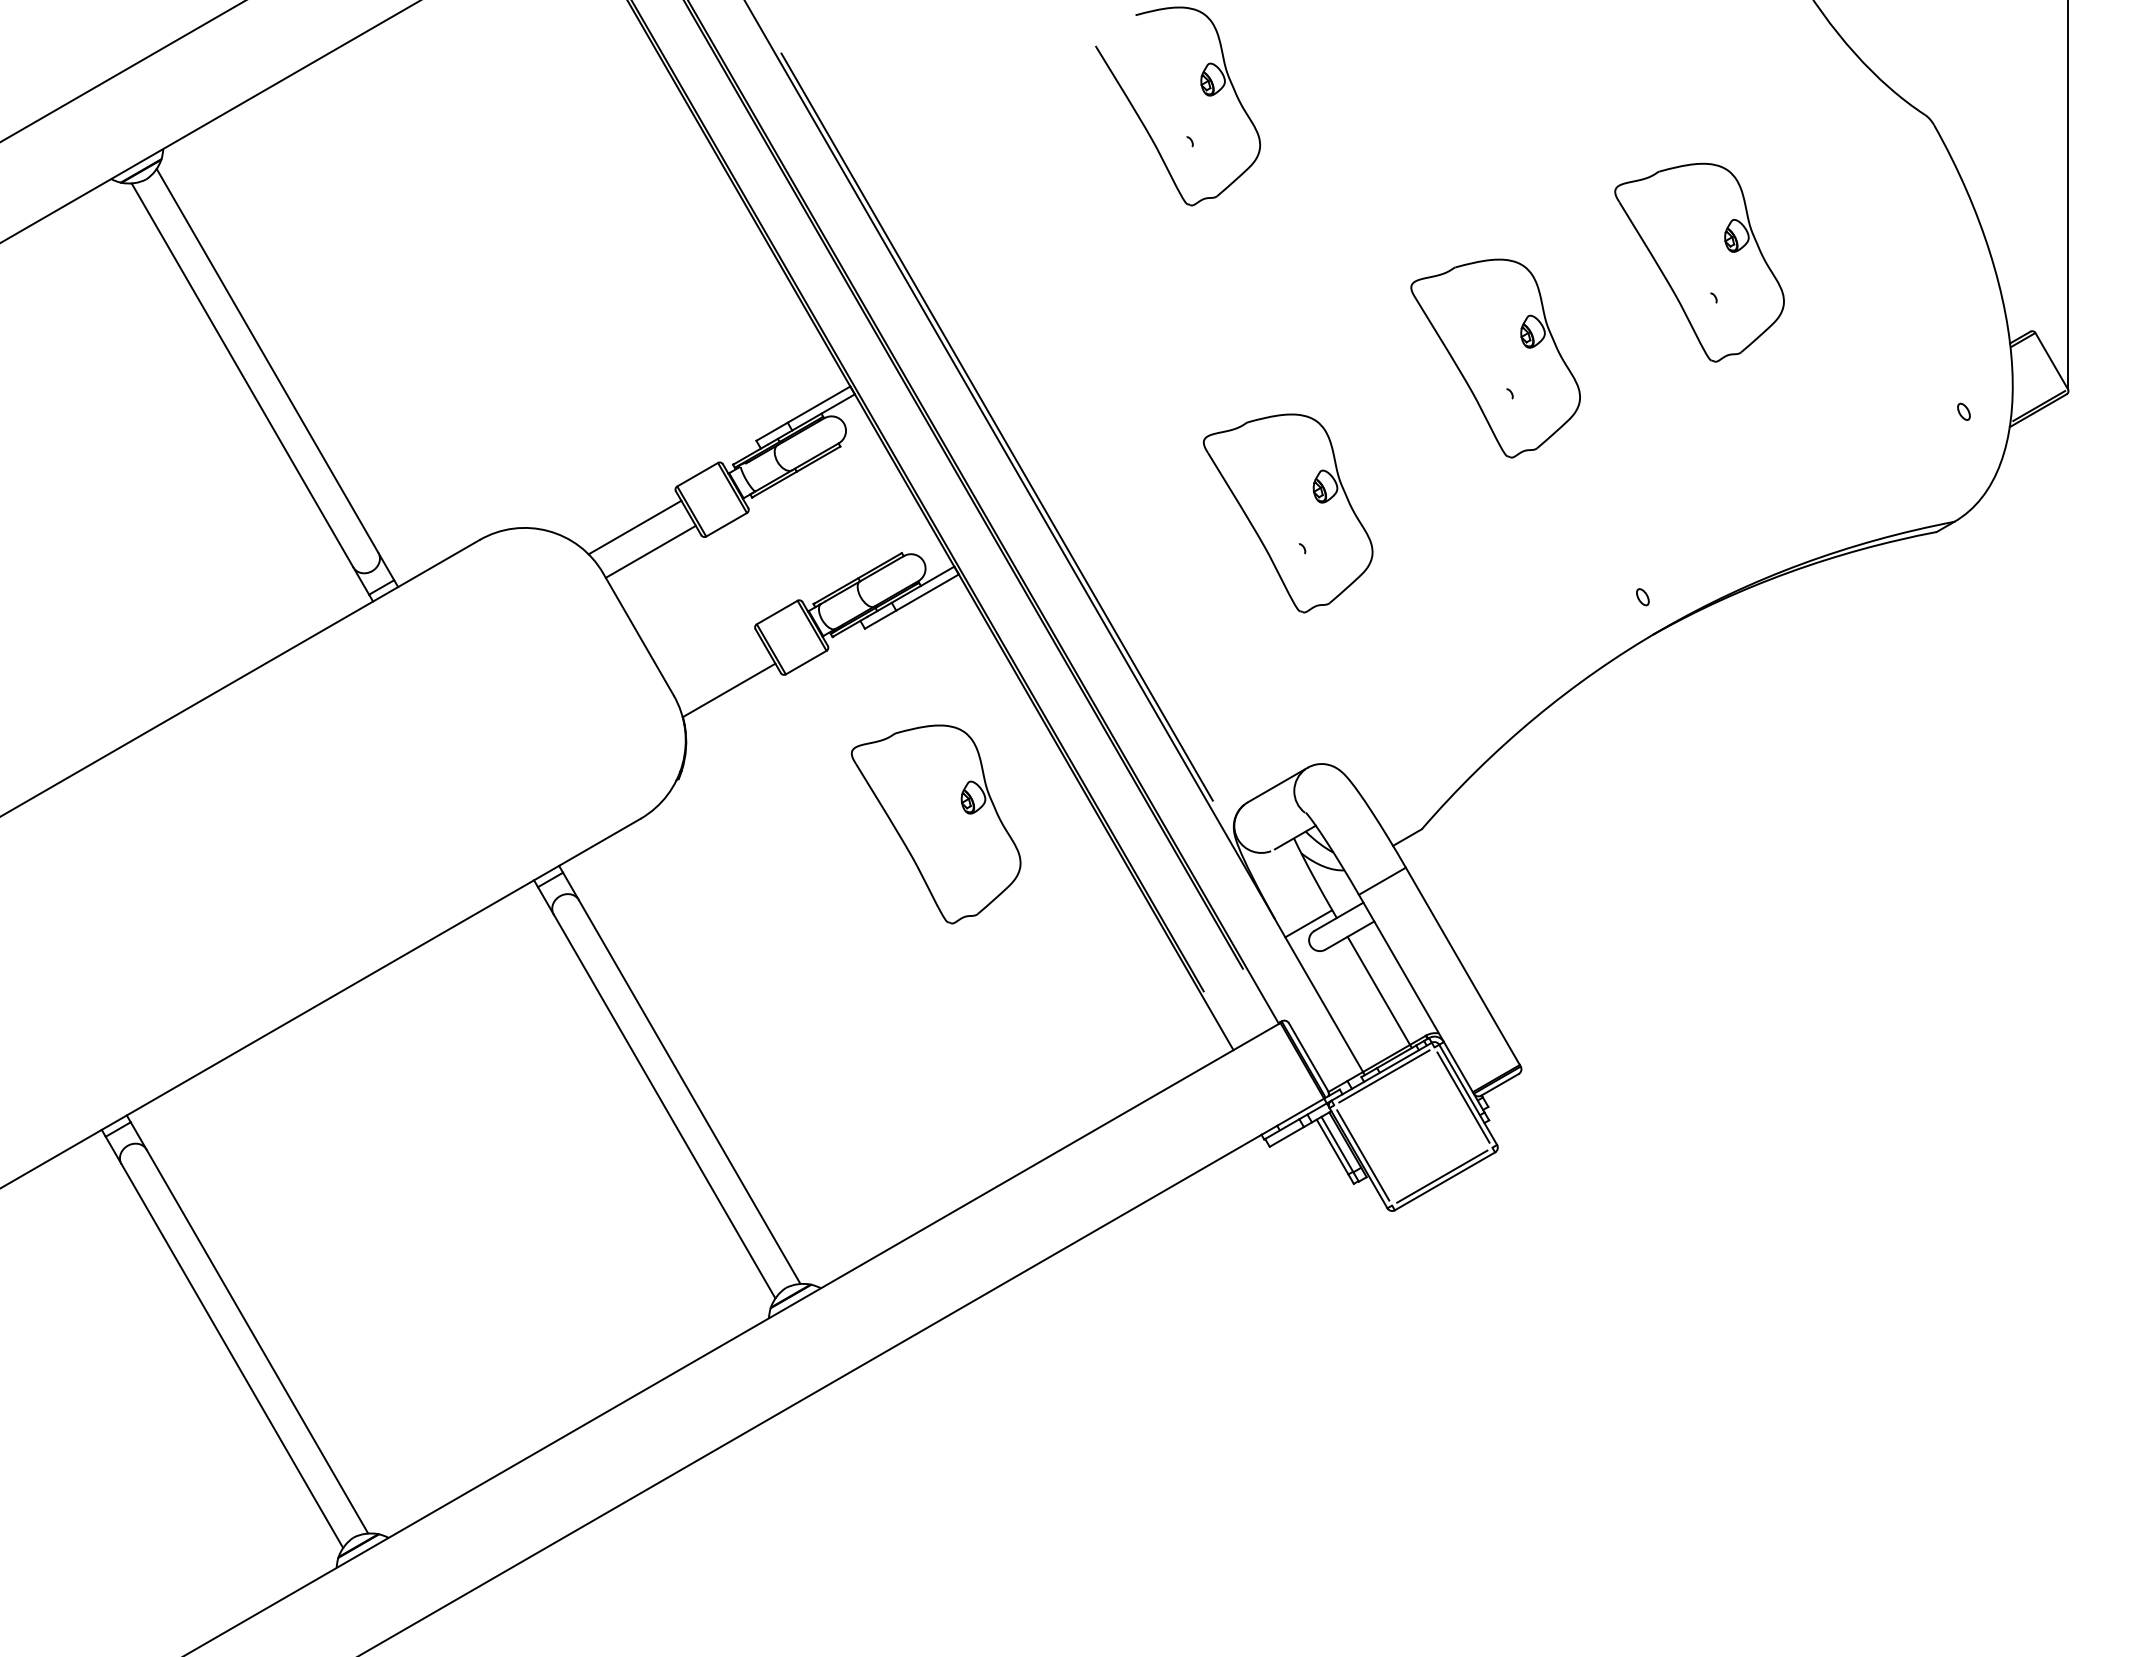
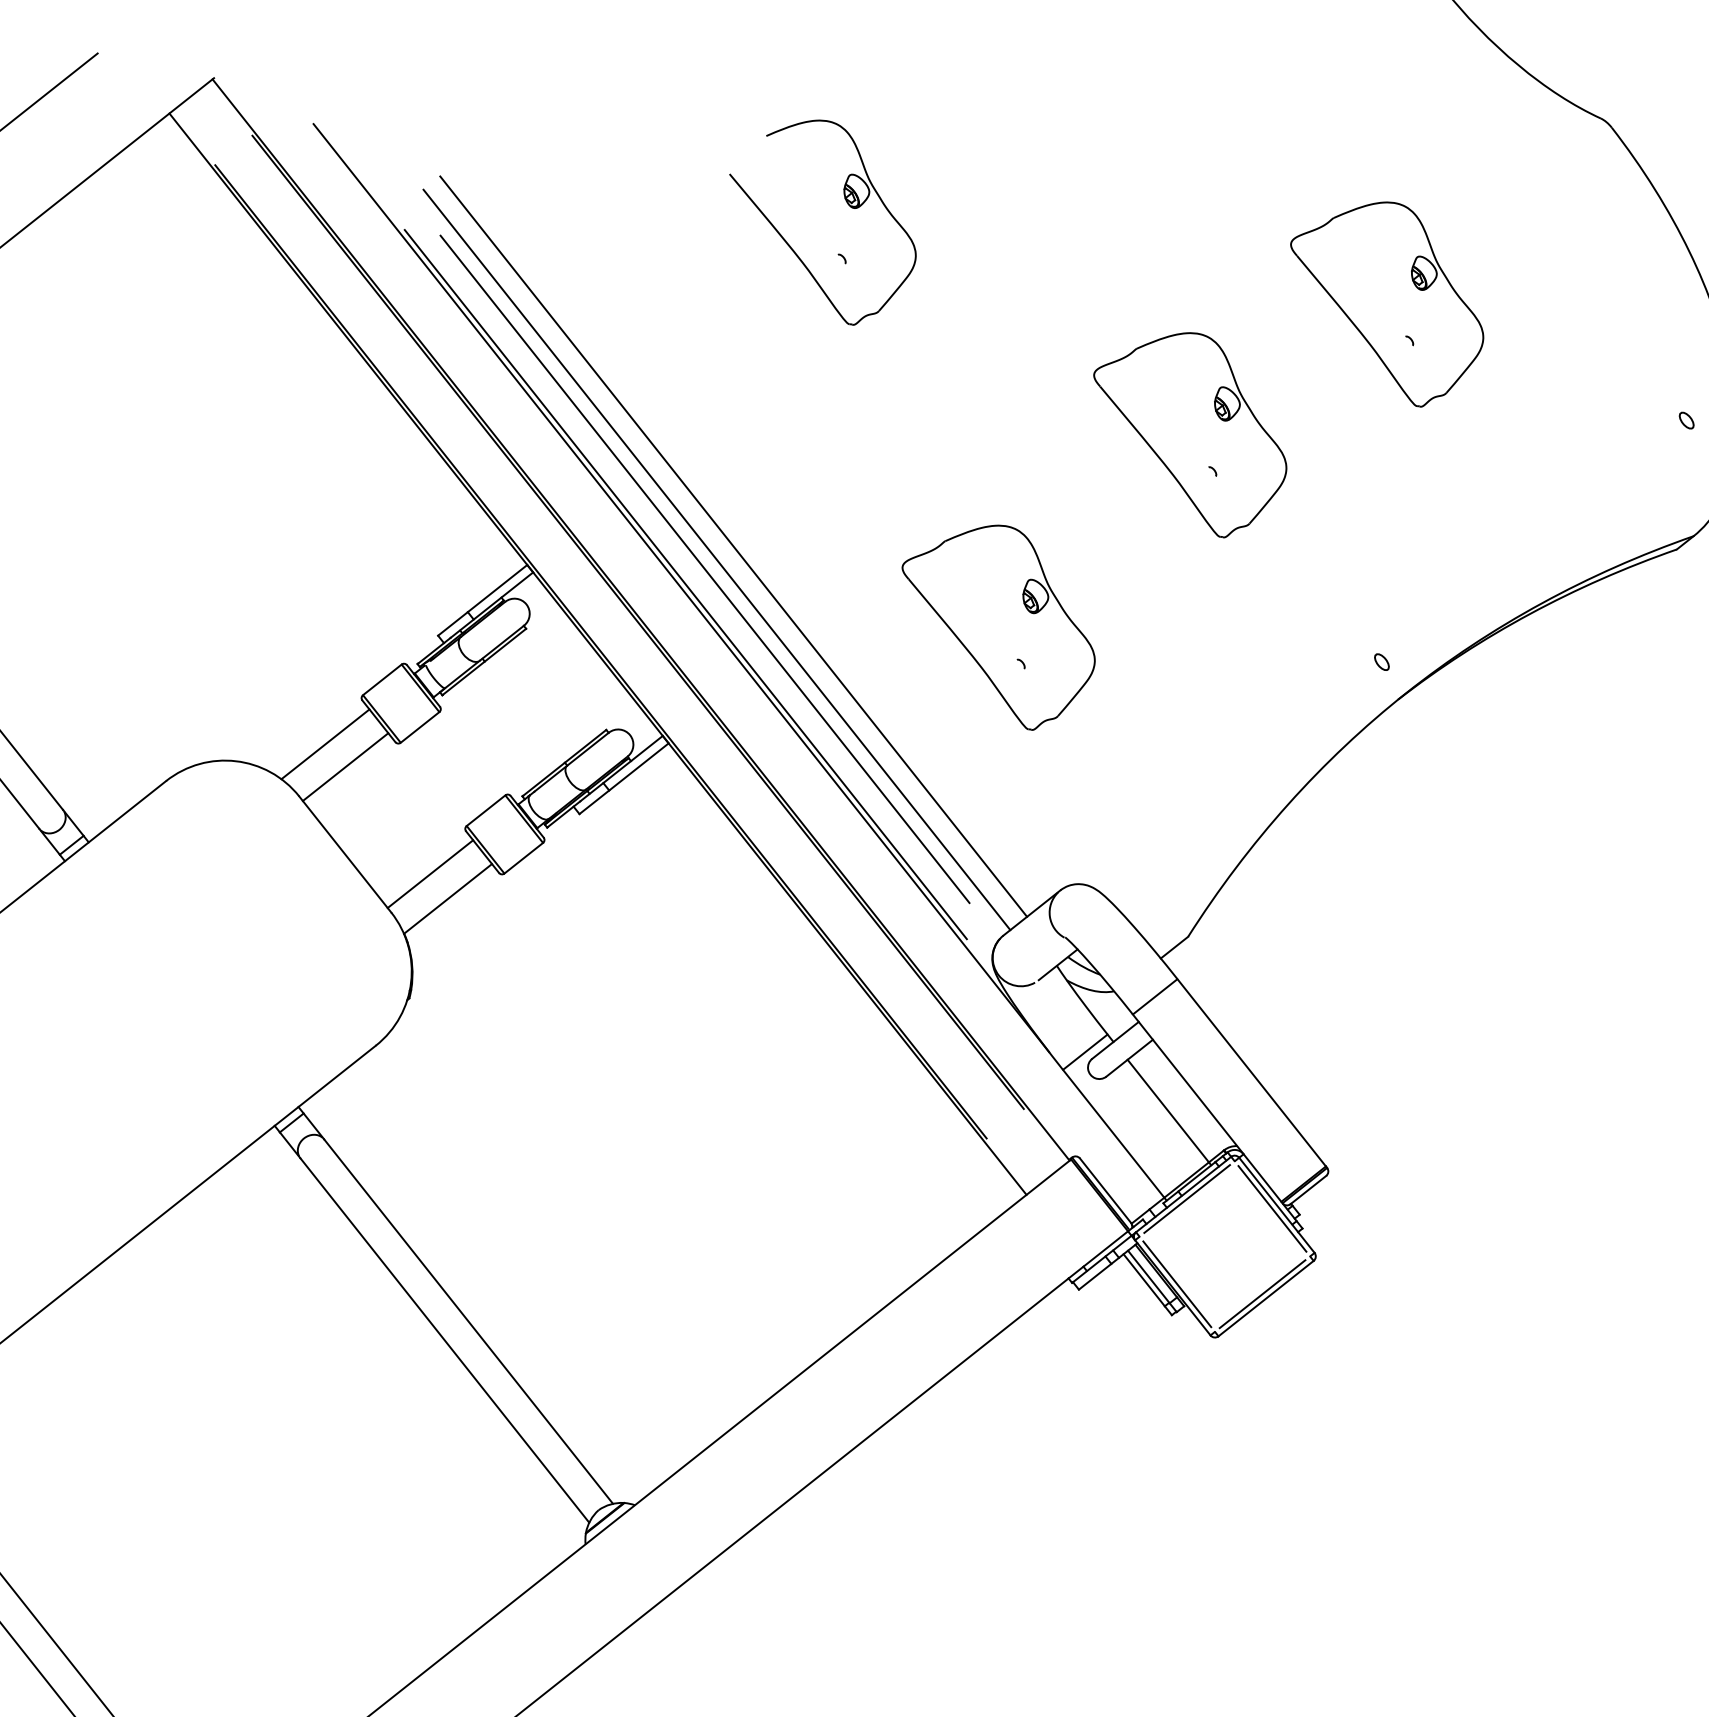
line: (1047, 397) -> (733, 546), added
line: (1029, 408) -> (716, 560), added
line: (1017, 414) -> (705, 568), added
line: (715, 664) -> (429, 874), added
part: (935, 824) -> (682, 1006), removed

